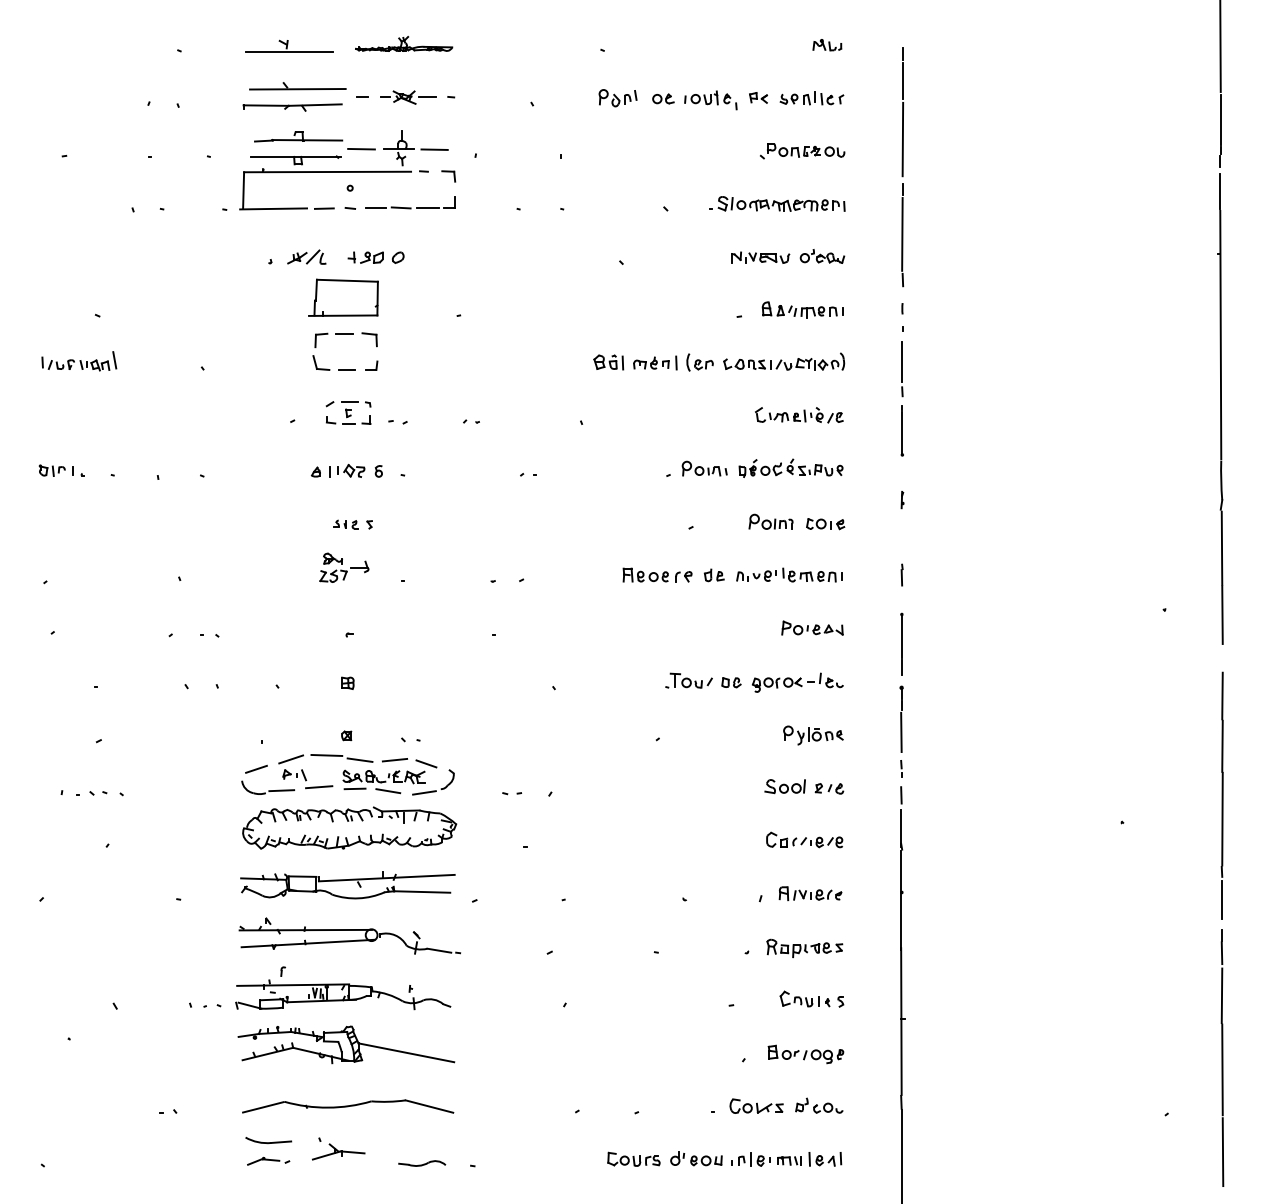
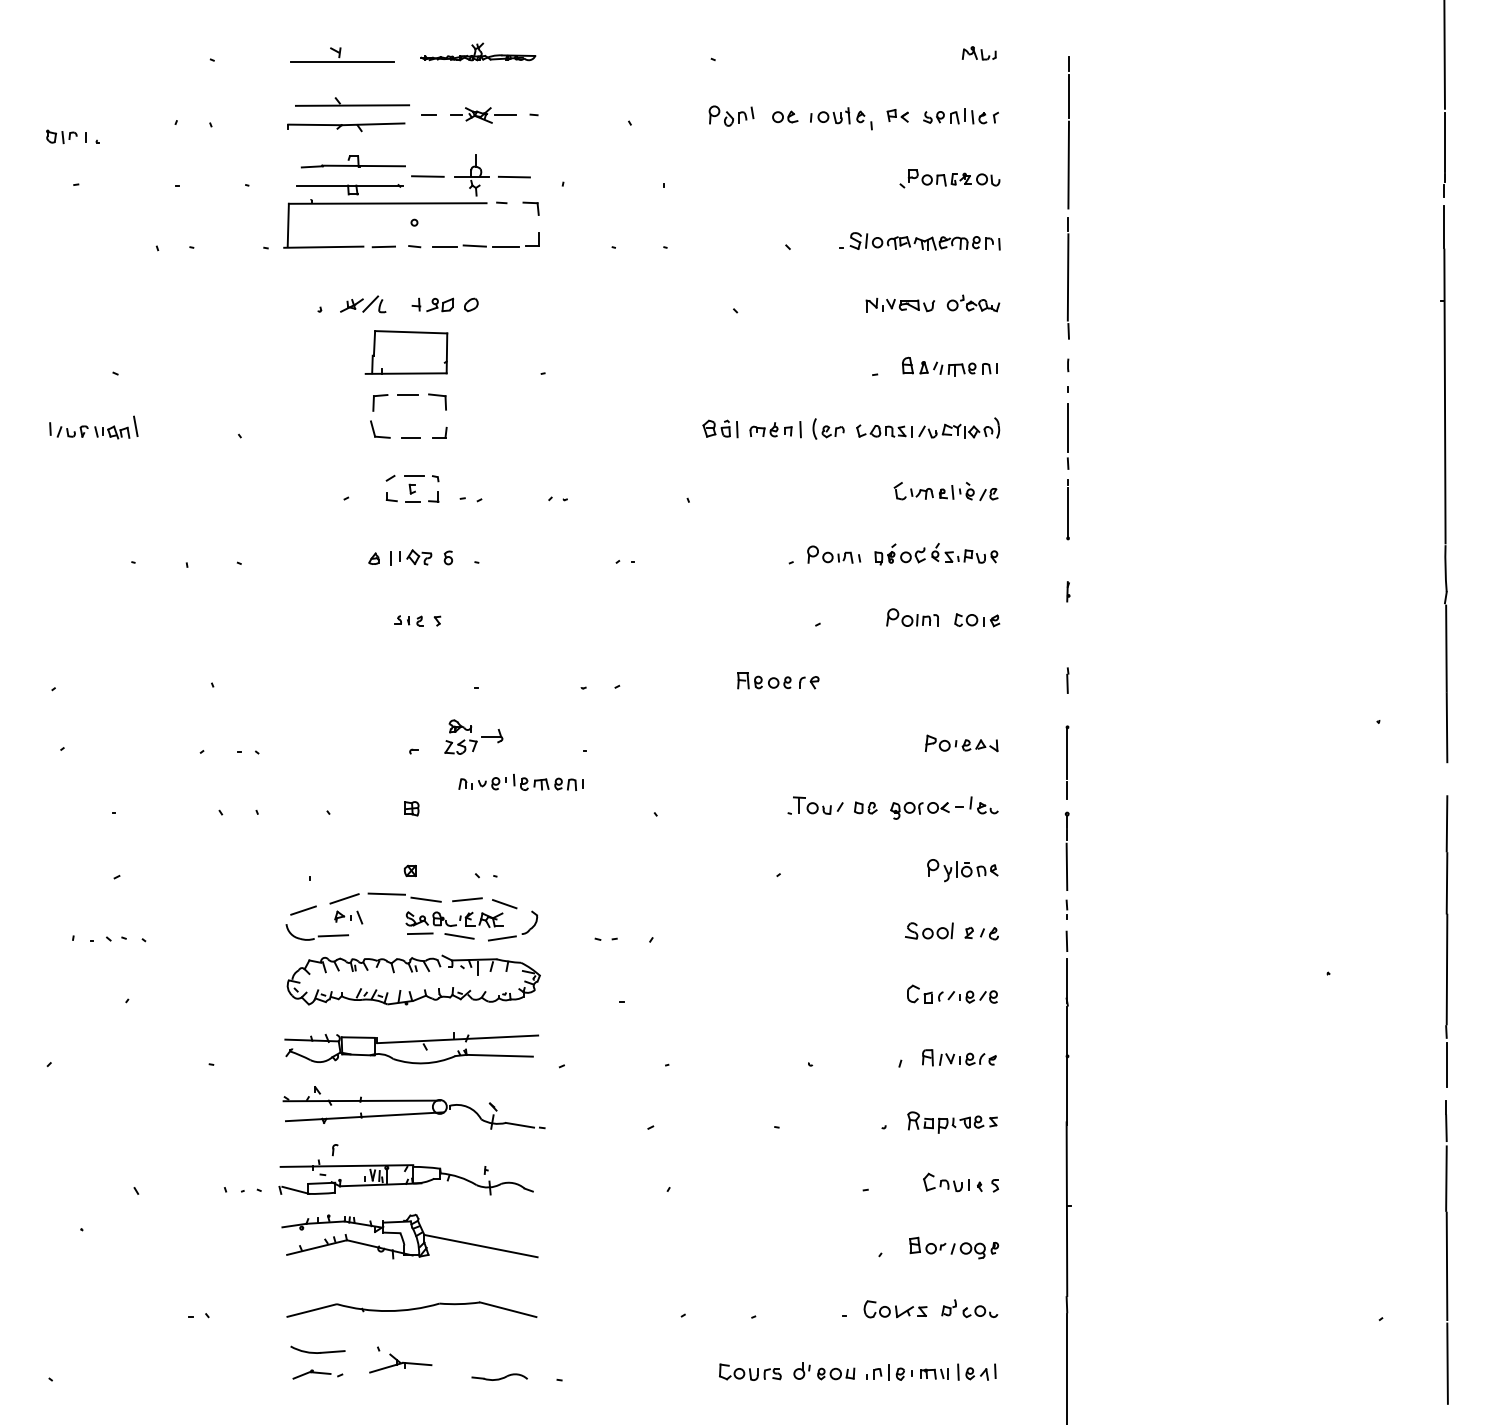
part: (61, 470) -> (72, 136), moved
part: (344, 567) -> (474, 736), moved
part: (789, 574) -> (521, 781), moved
part: (713, 575) -> (844, 681), removed
line: (319, 787) -> (378, 932), removed

